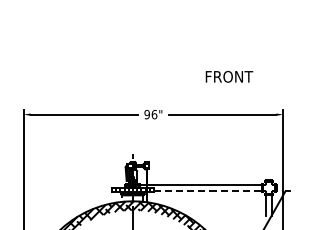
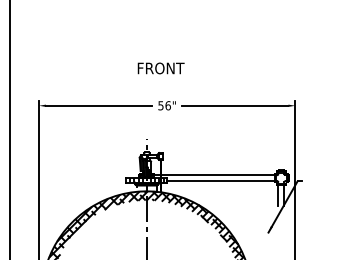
text: (228, 76) -> (160, 68), moved
text: (146, 114) -> (160, 105), 96" -> 56"
line: (208, 191) -> (221, 181), dashed -> solid

